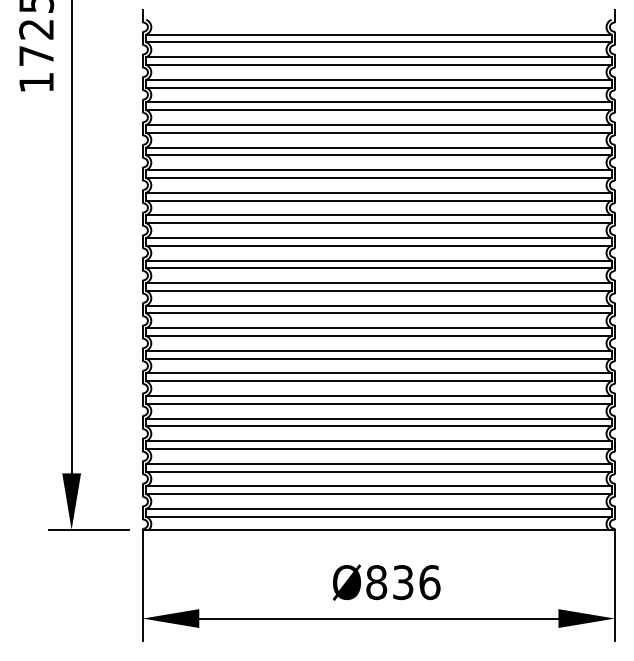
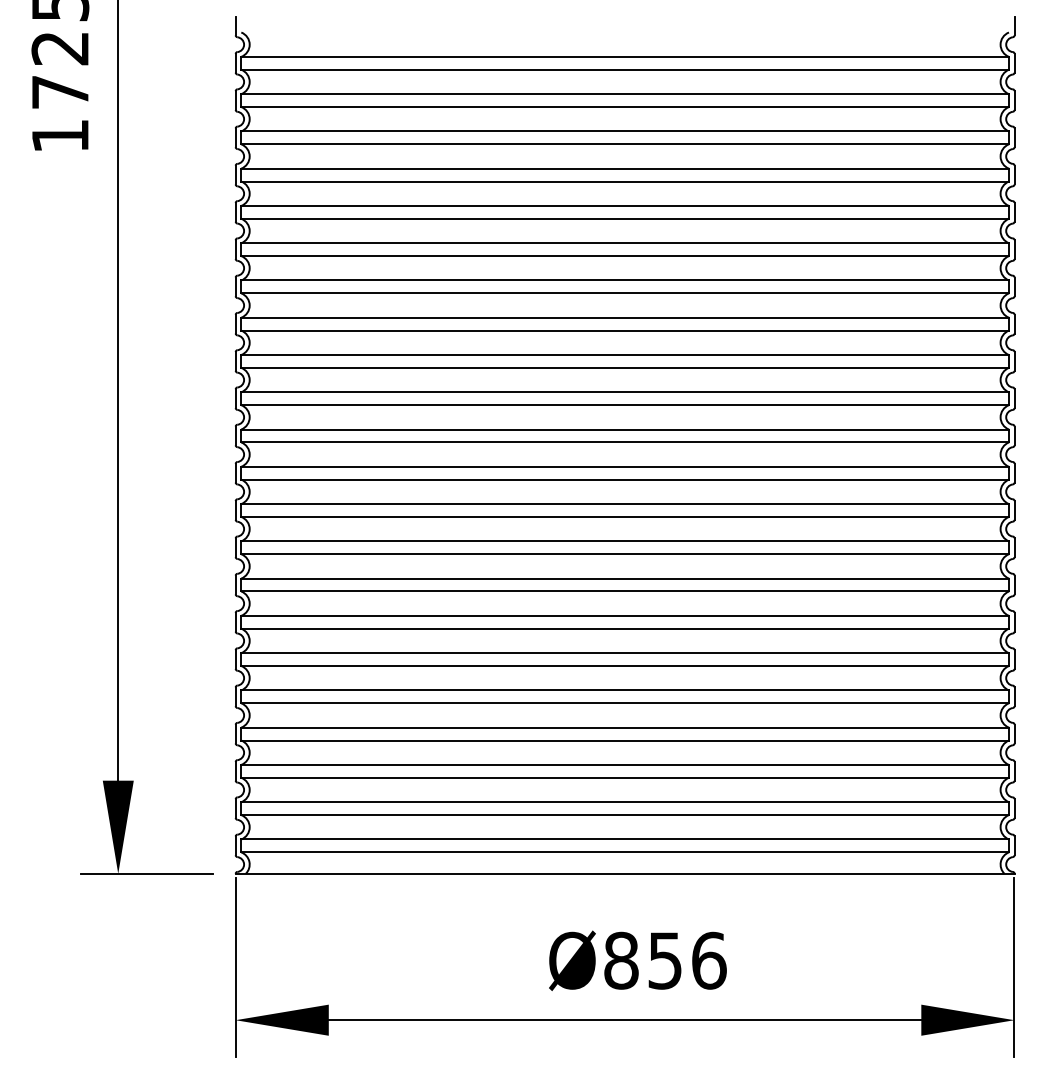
text: (403, 582) -> (665, 960), Ø836 -> Ø856

